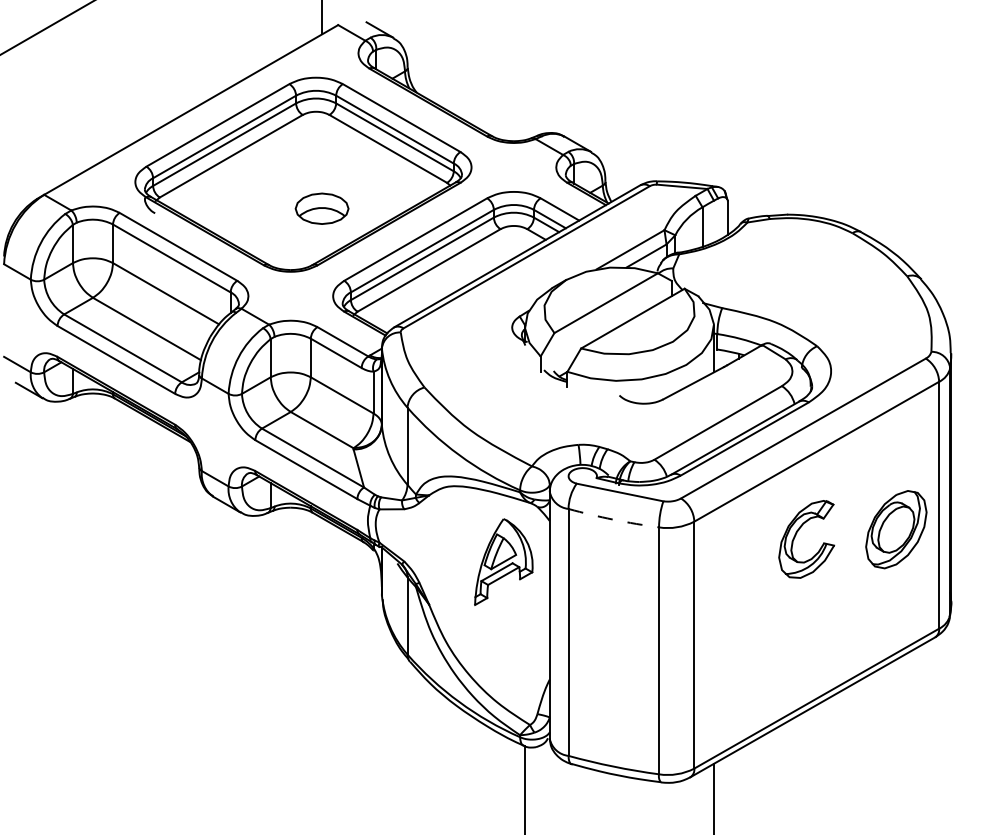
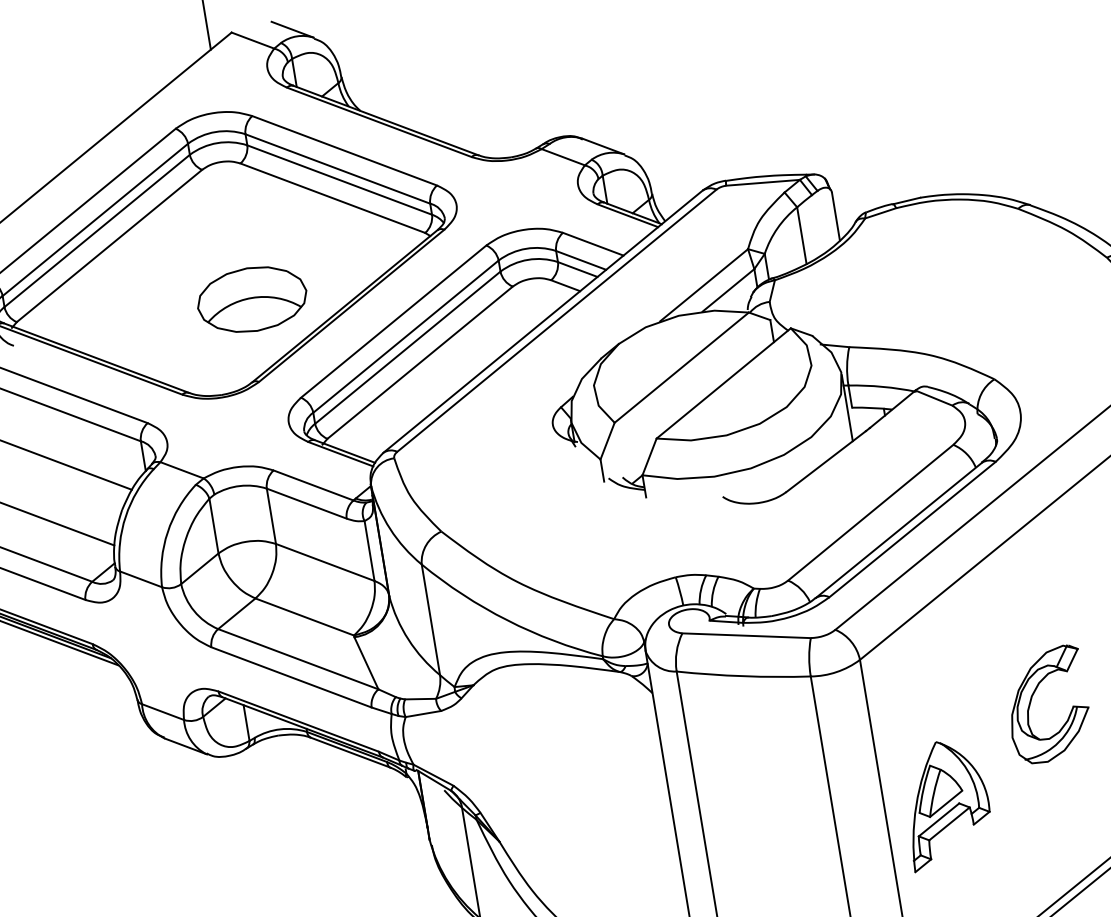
part: (321, 208) -> (251, 299), size x1.43
arc: (613, 519) -> (743, 675), dashed -> solid
part: (796, 535) -> (1032, 701), moved
part: (503, 561) -> (945, 803), moved

